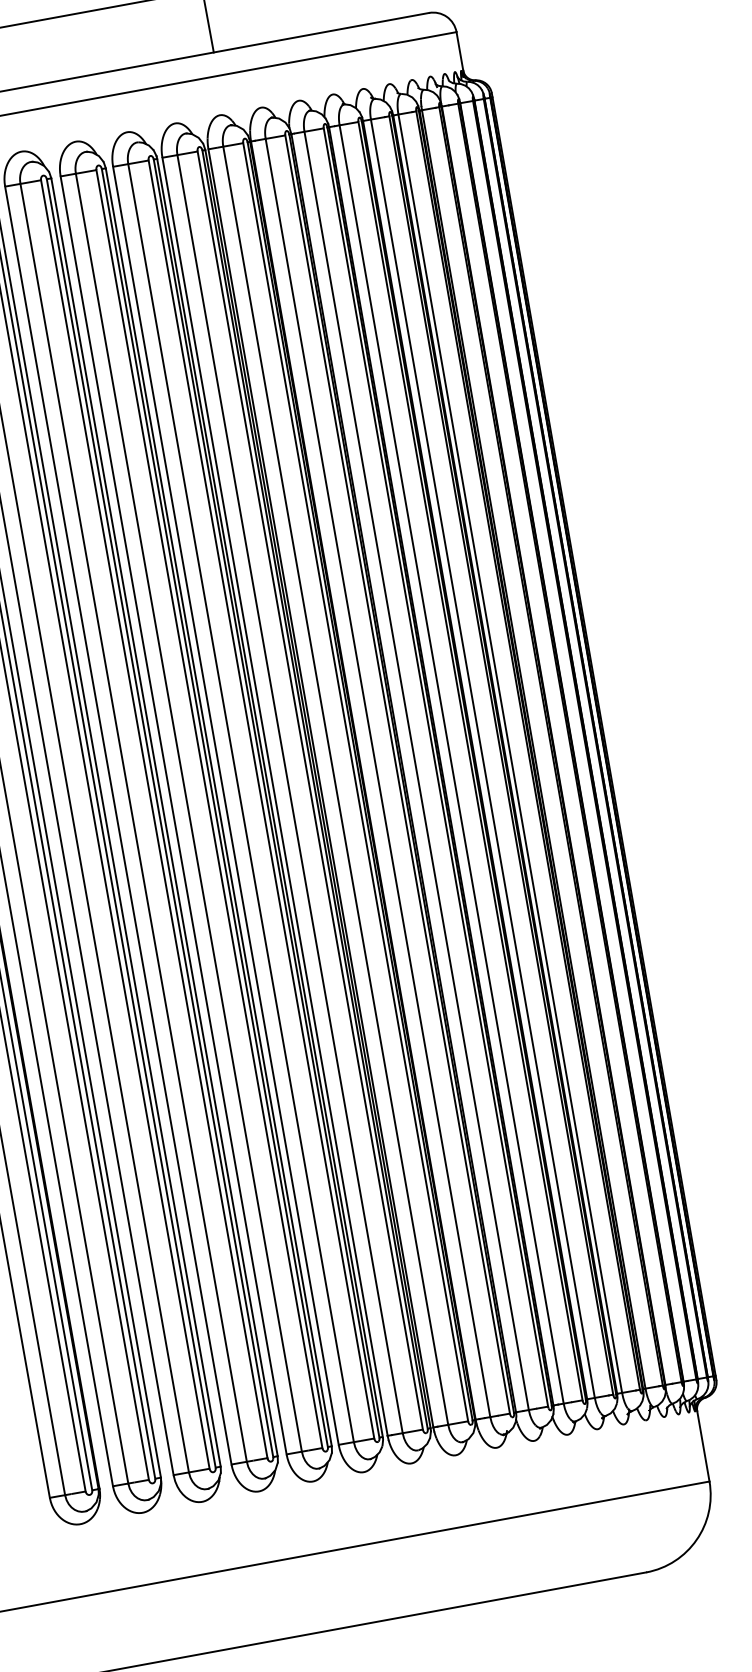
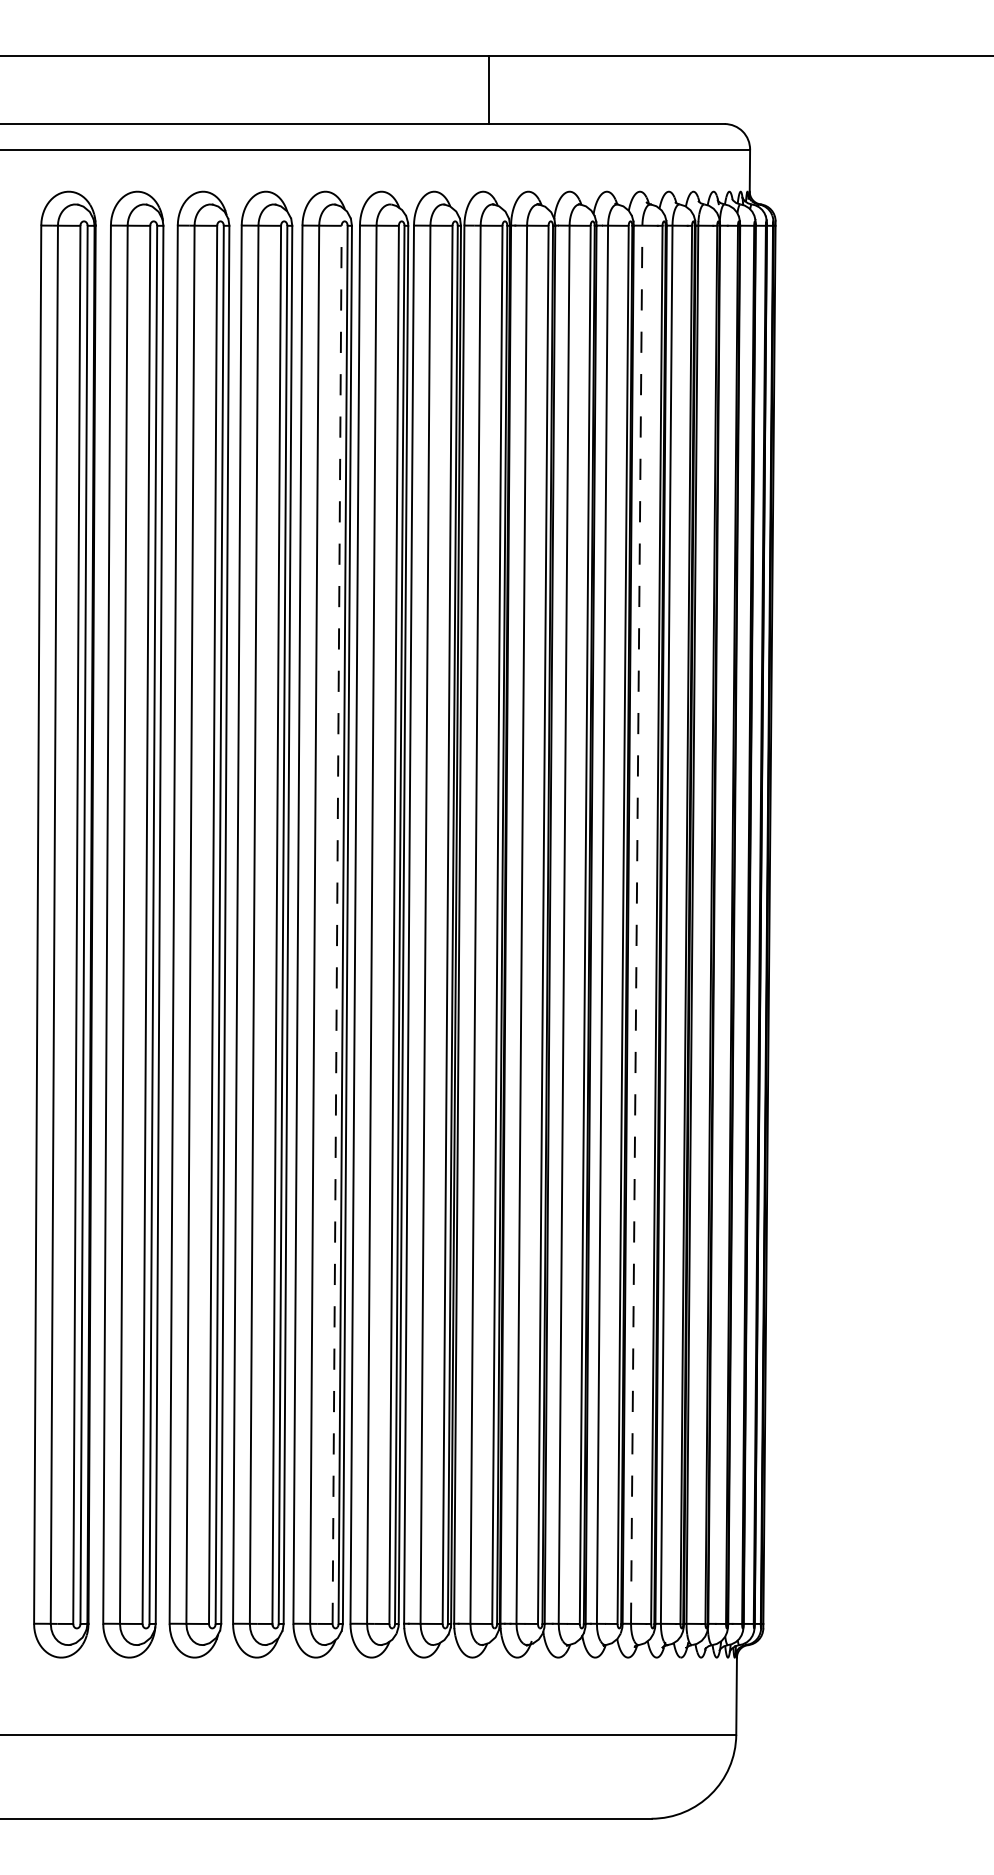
line: (482, 758) -> (636, 924), solid -> dashed
line: (209, 808) -> (337, 924), solid -> dashed

